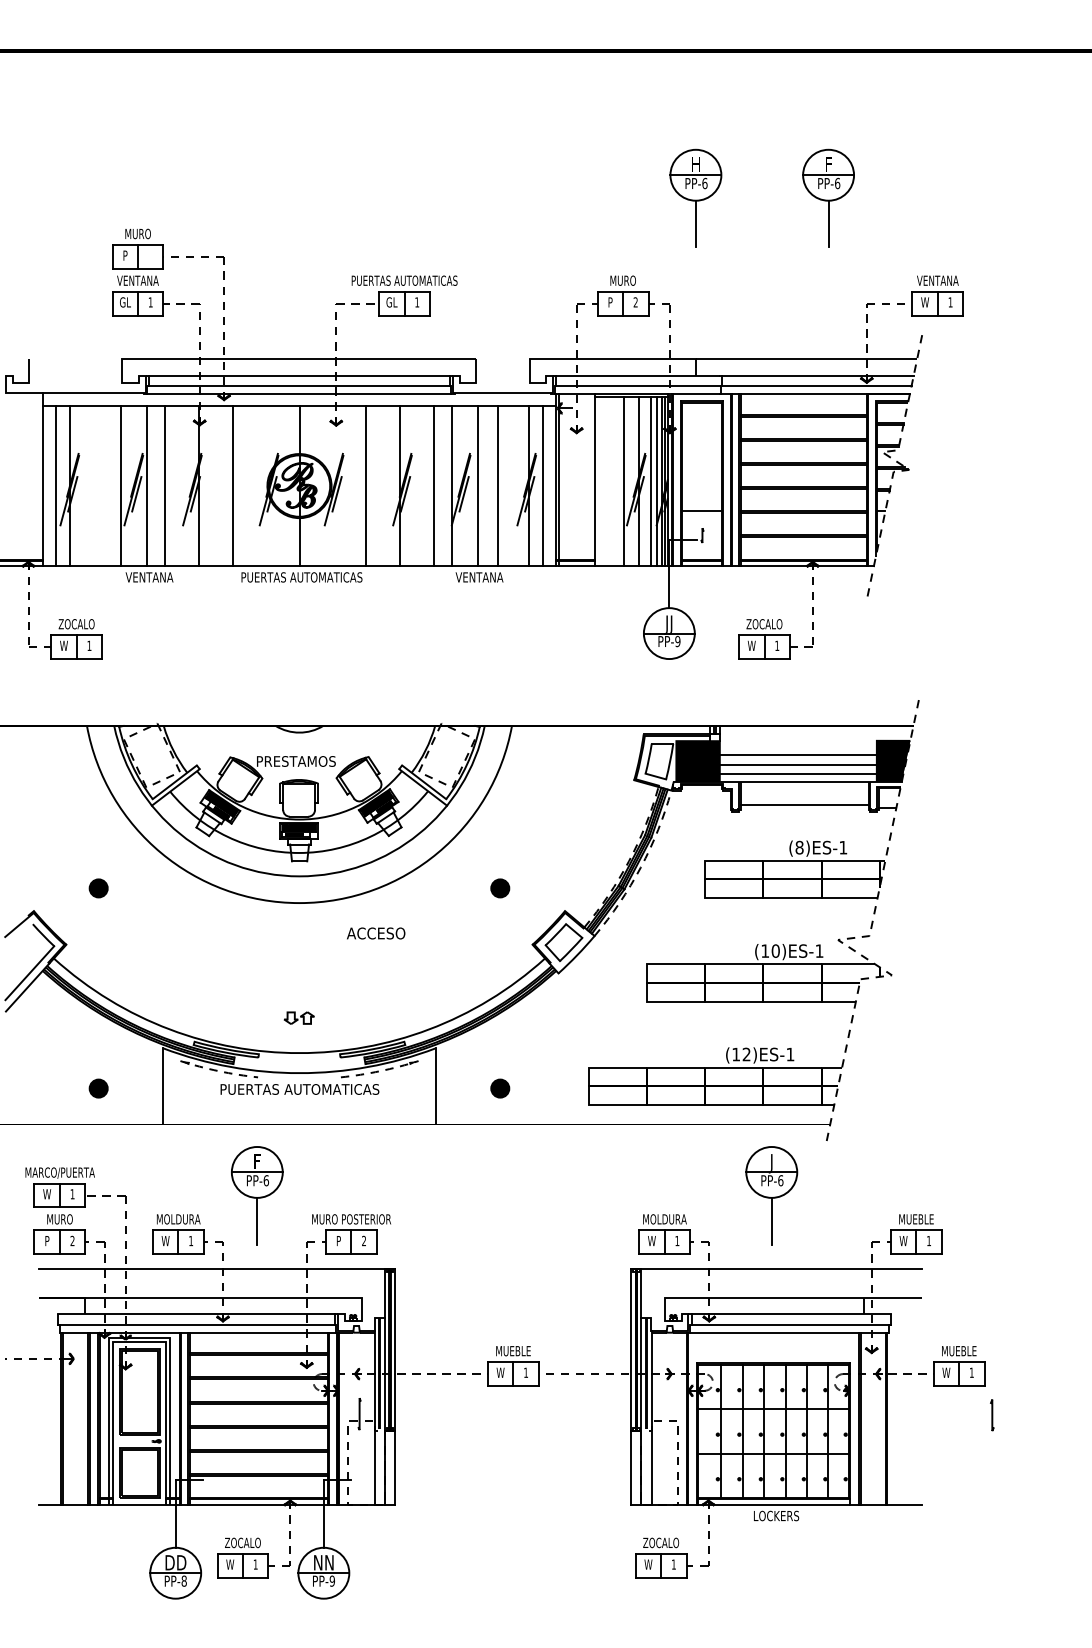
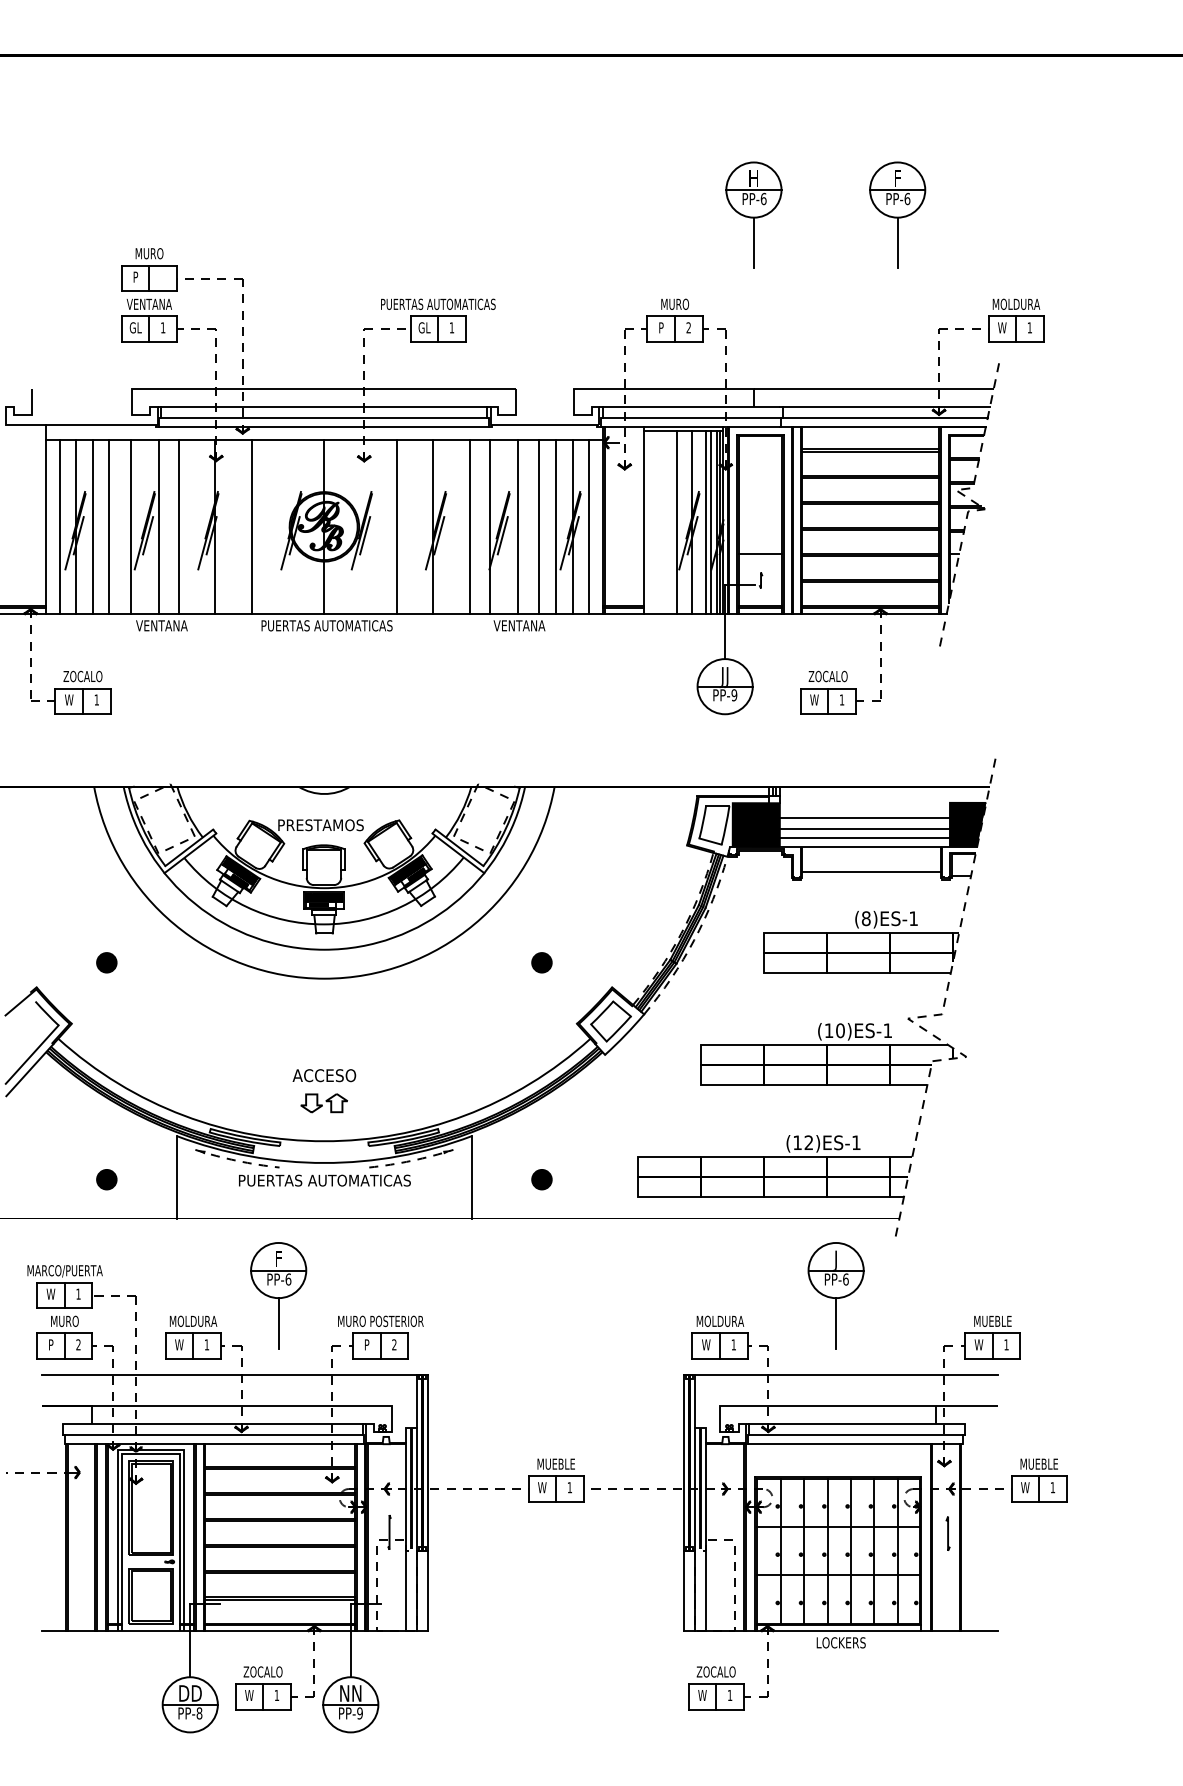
text: (938, 279) -> (1016, 303), VENTANA -> MOLDURA
line: (86, 485) -> (93, 526), added
line: (101, 485) -> (109, 526), added
line: (512, 485) -> (555, 526), added
text: (376, 933) -> (324, 1075), moved
part: (298, 1018) -> (323, 1103), size x1.43
line: (991, 1415) -> (947, 1533), moved

